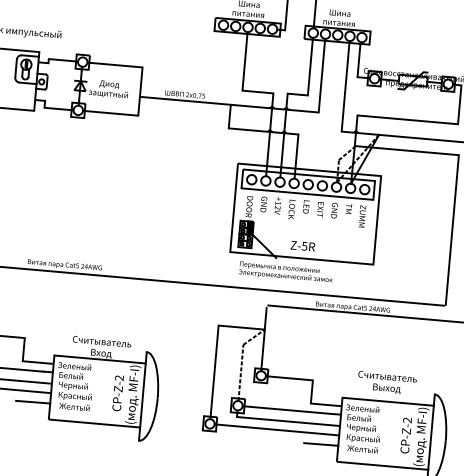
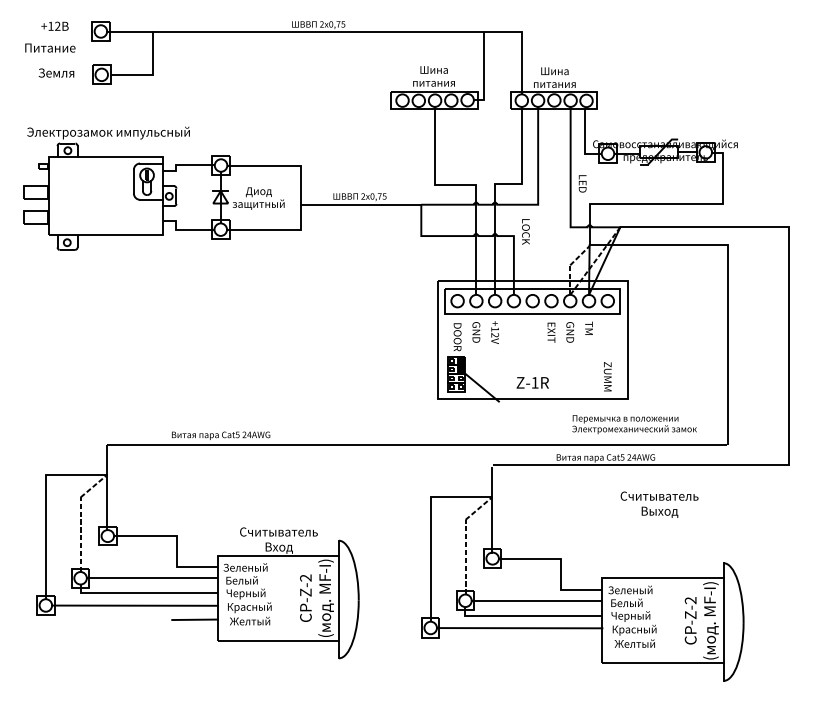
text: (306, 206) -> (582, 183), moved
text: (291, 209) -> (525, 231), moved
text: (362, 216) -> (607, 376), moved
text: (304, 246) -> (534, 382), Z-5R -> Z-1R
text: (286, 272) -> (634, 424), moved
text: (387, 382) -> (659, 504), moved
line: (321, 444) -> (579, 642), removed

